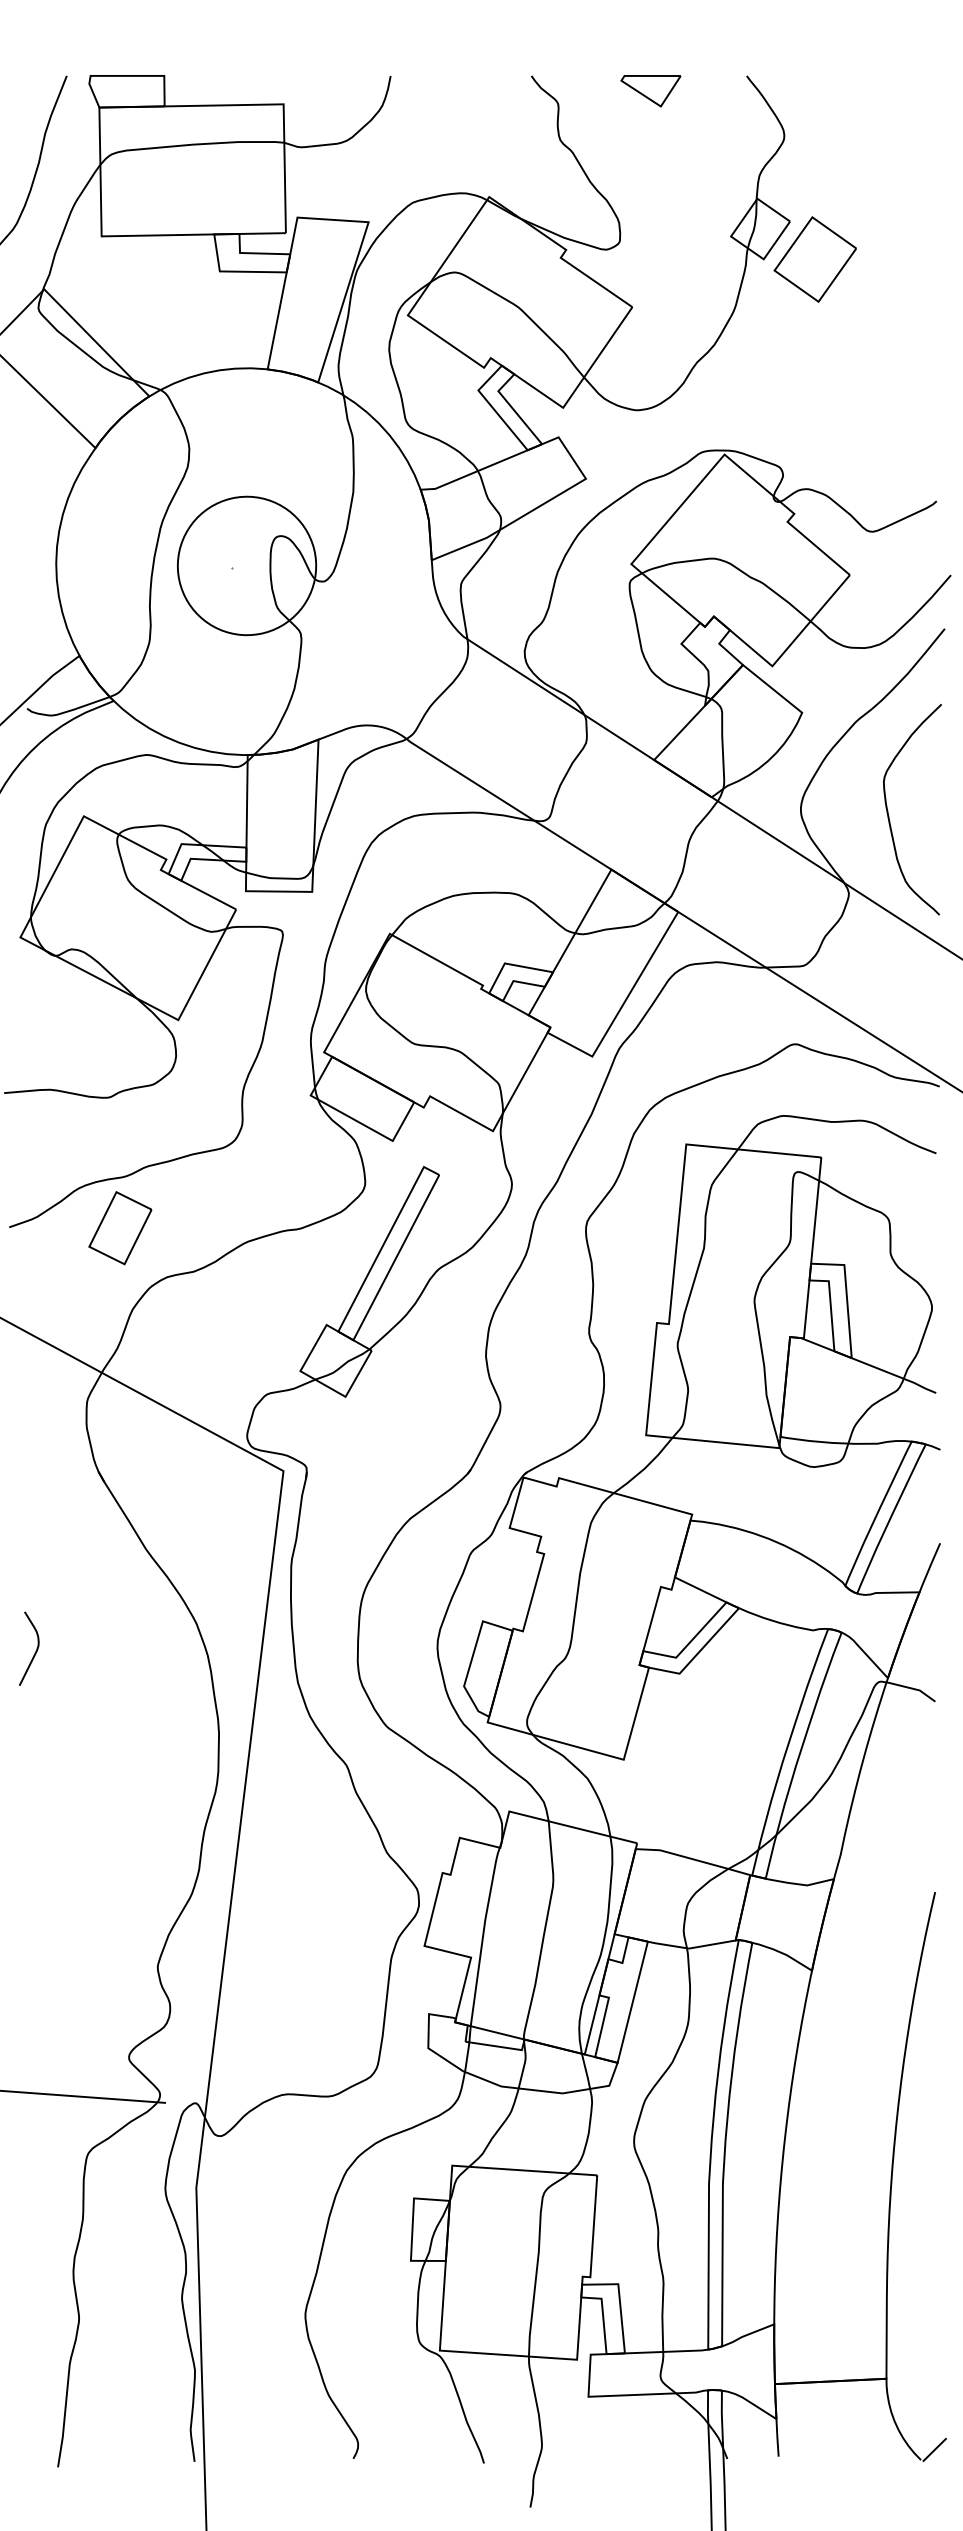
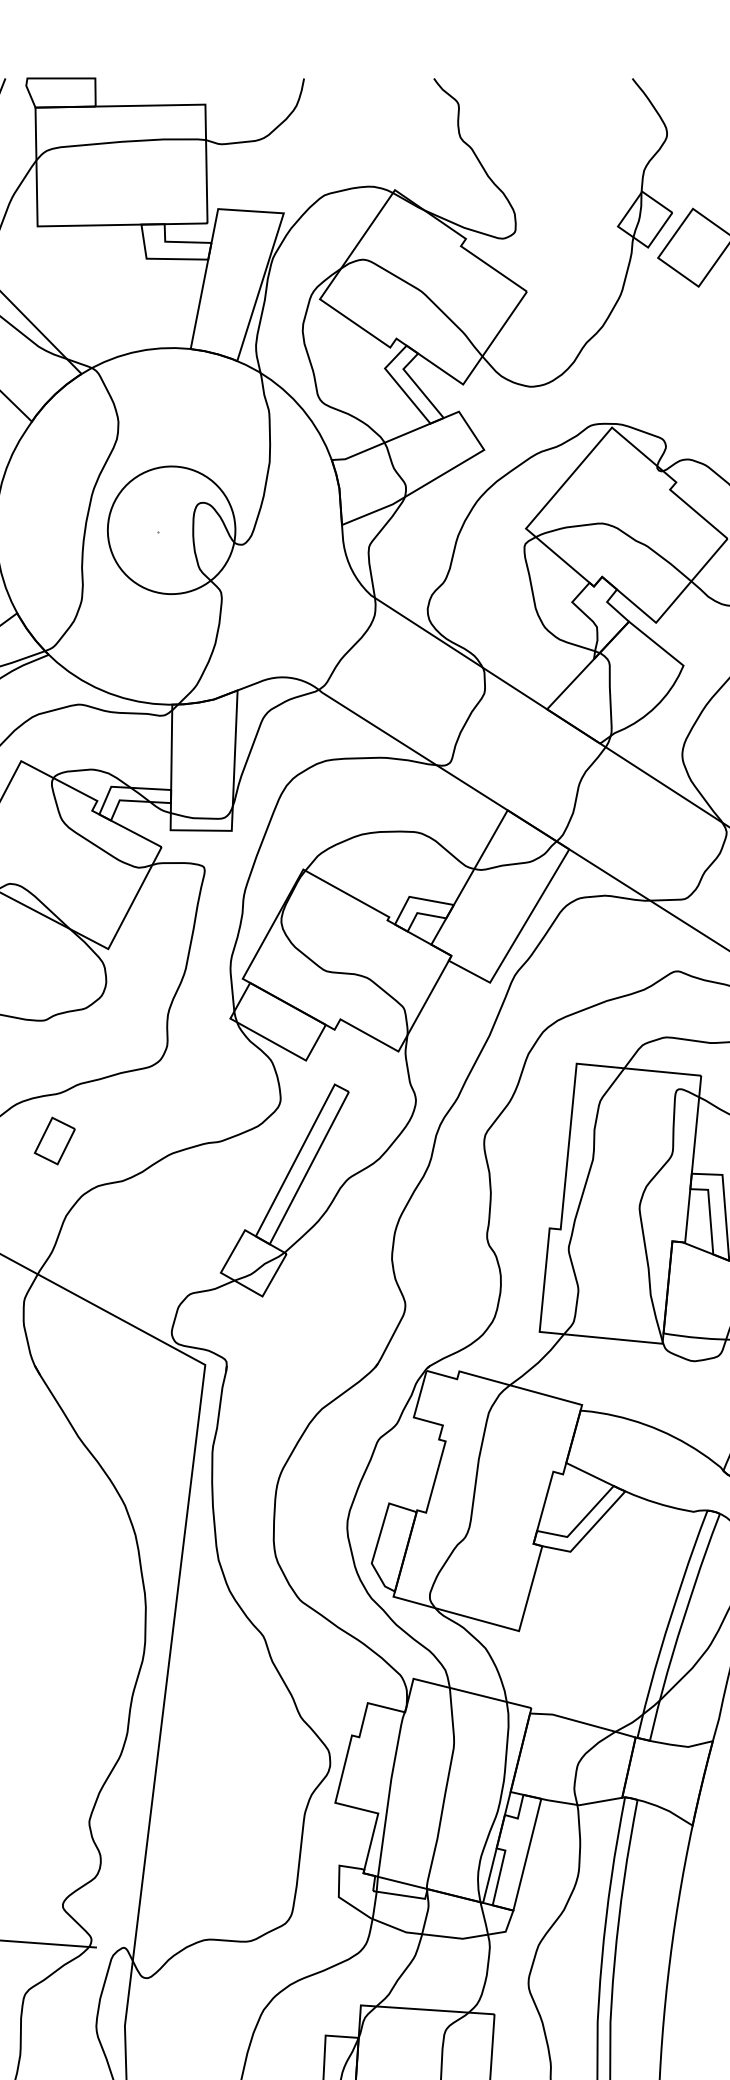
part: (650, 91) -> (543, 92), removed
part: (120, 1228) -> (54, 1141), size x0.7

